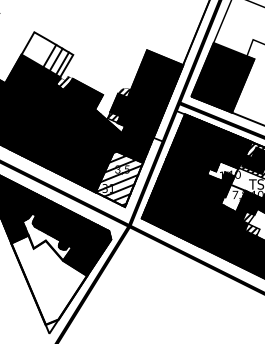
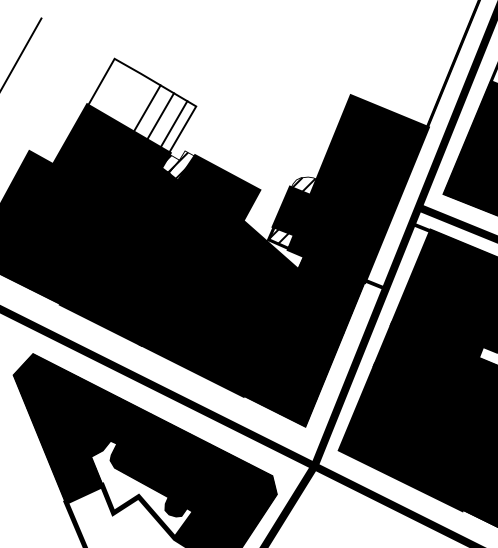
fill: (119, 178) -> (293, 365), added

